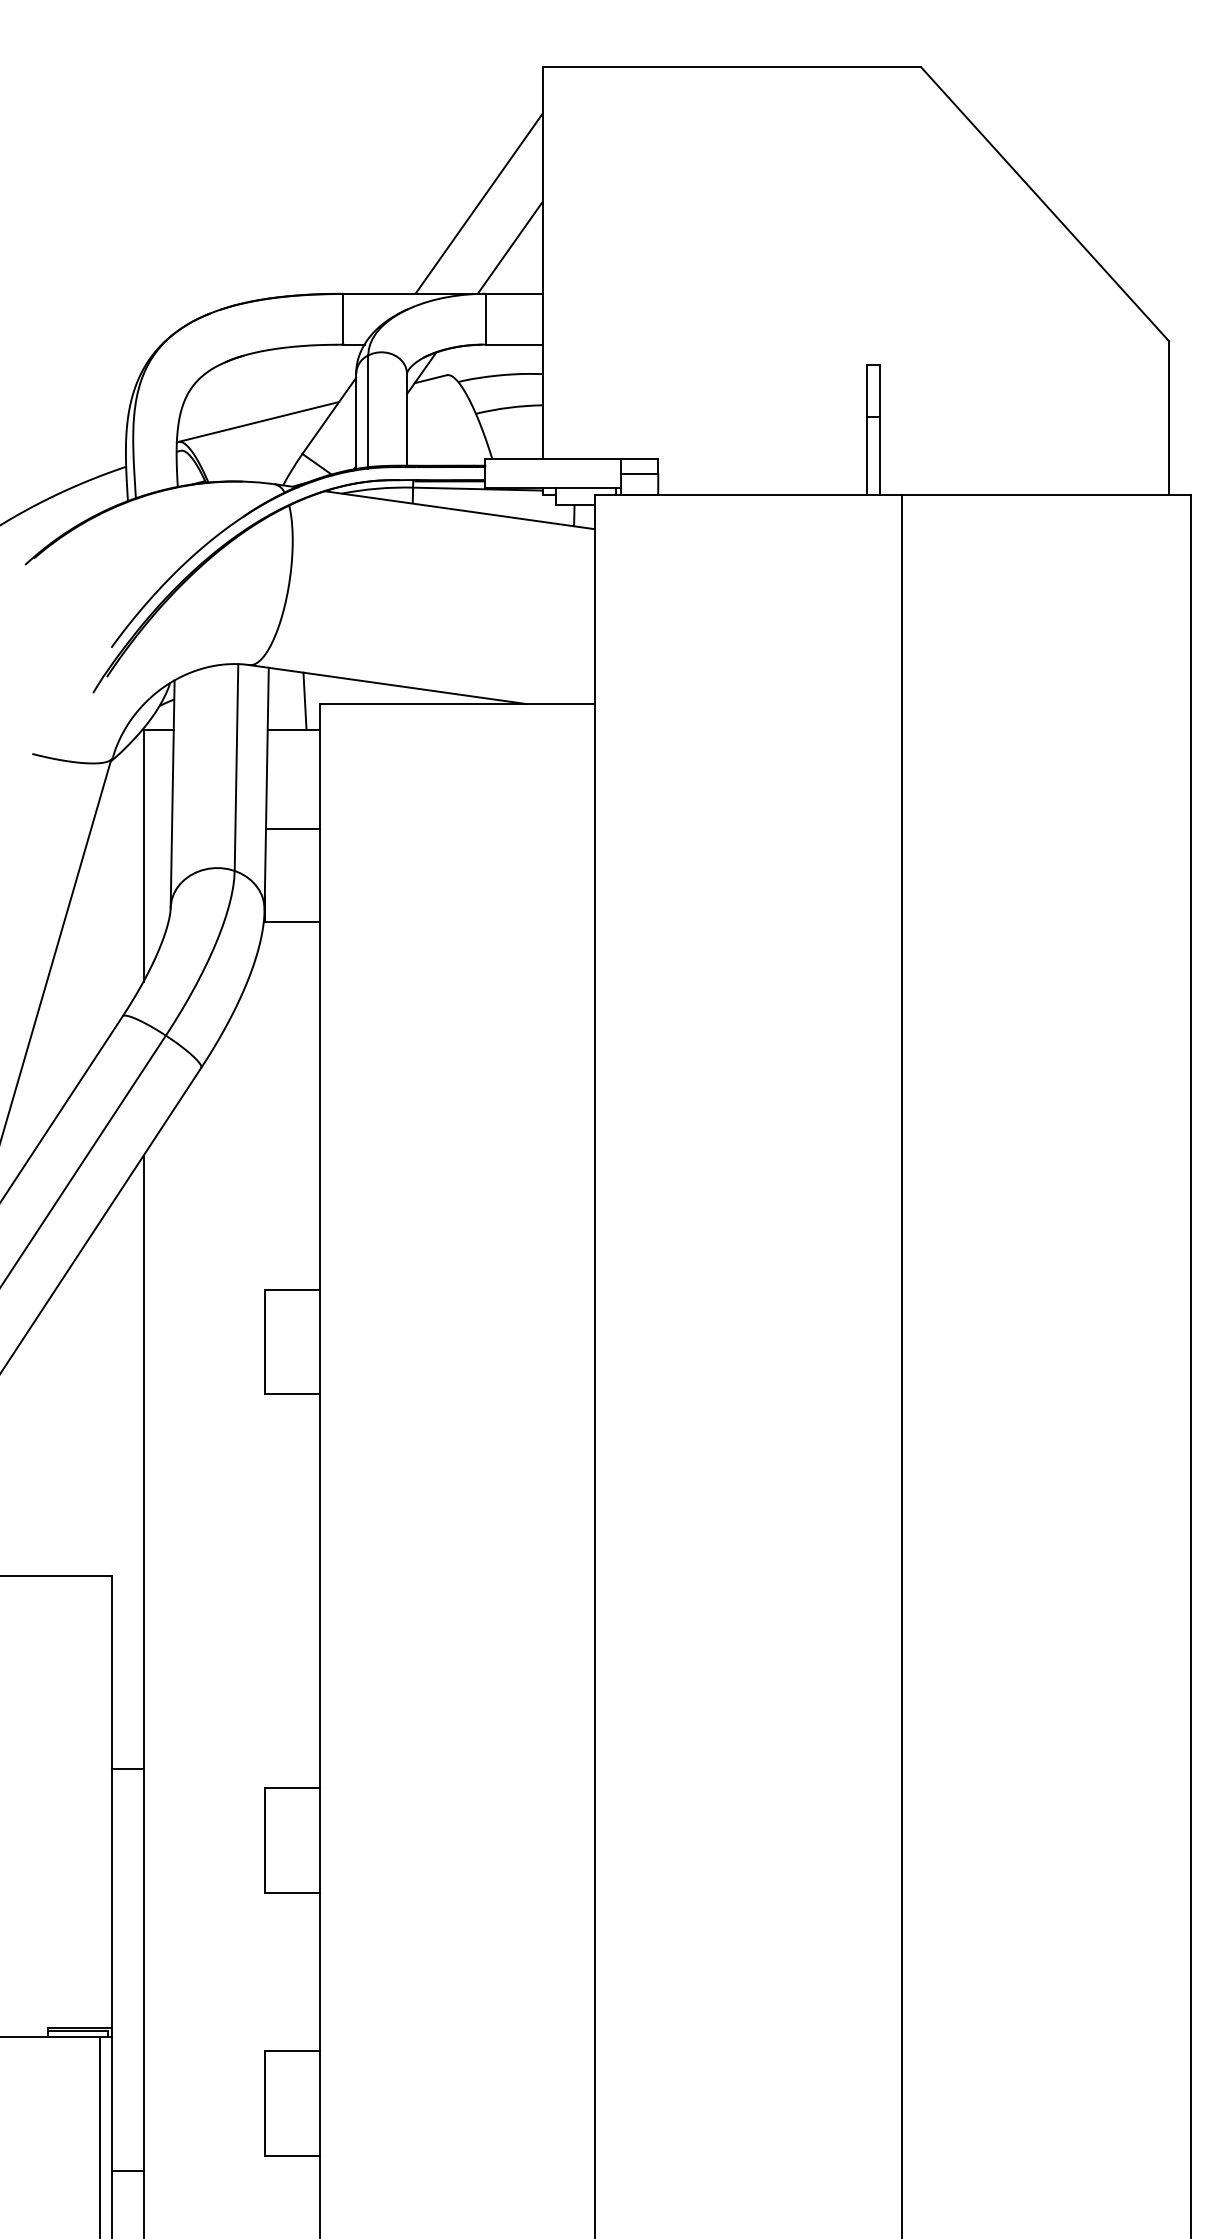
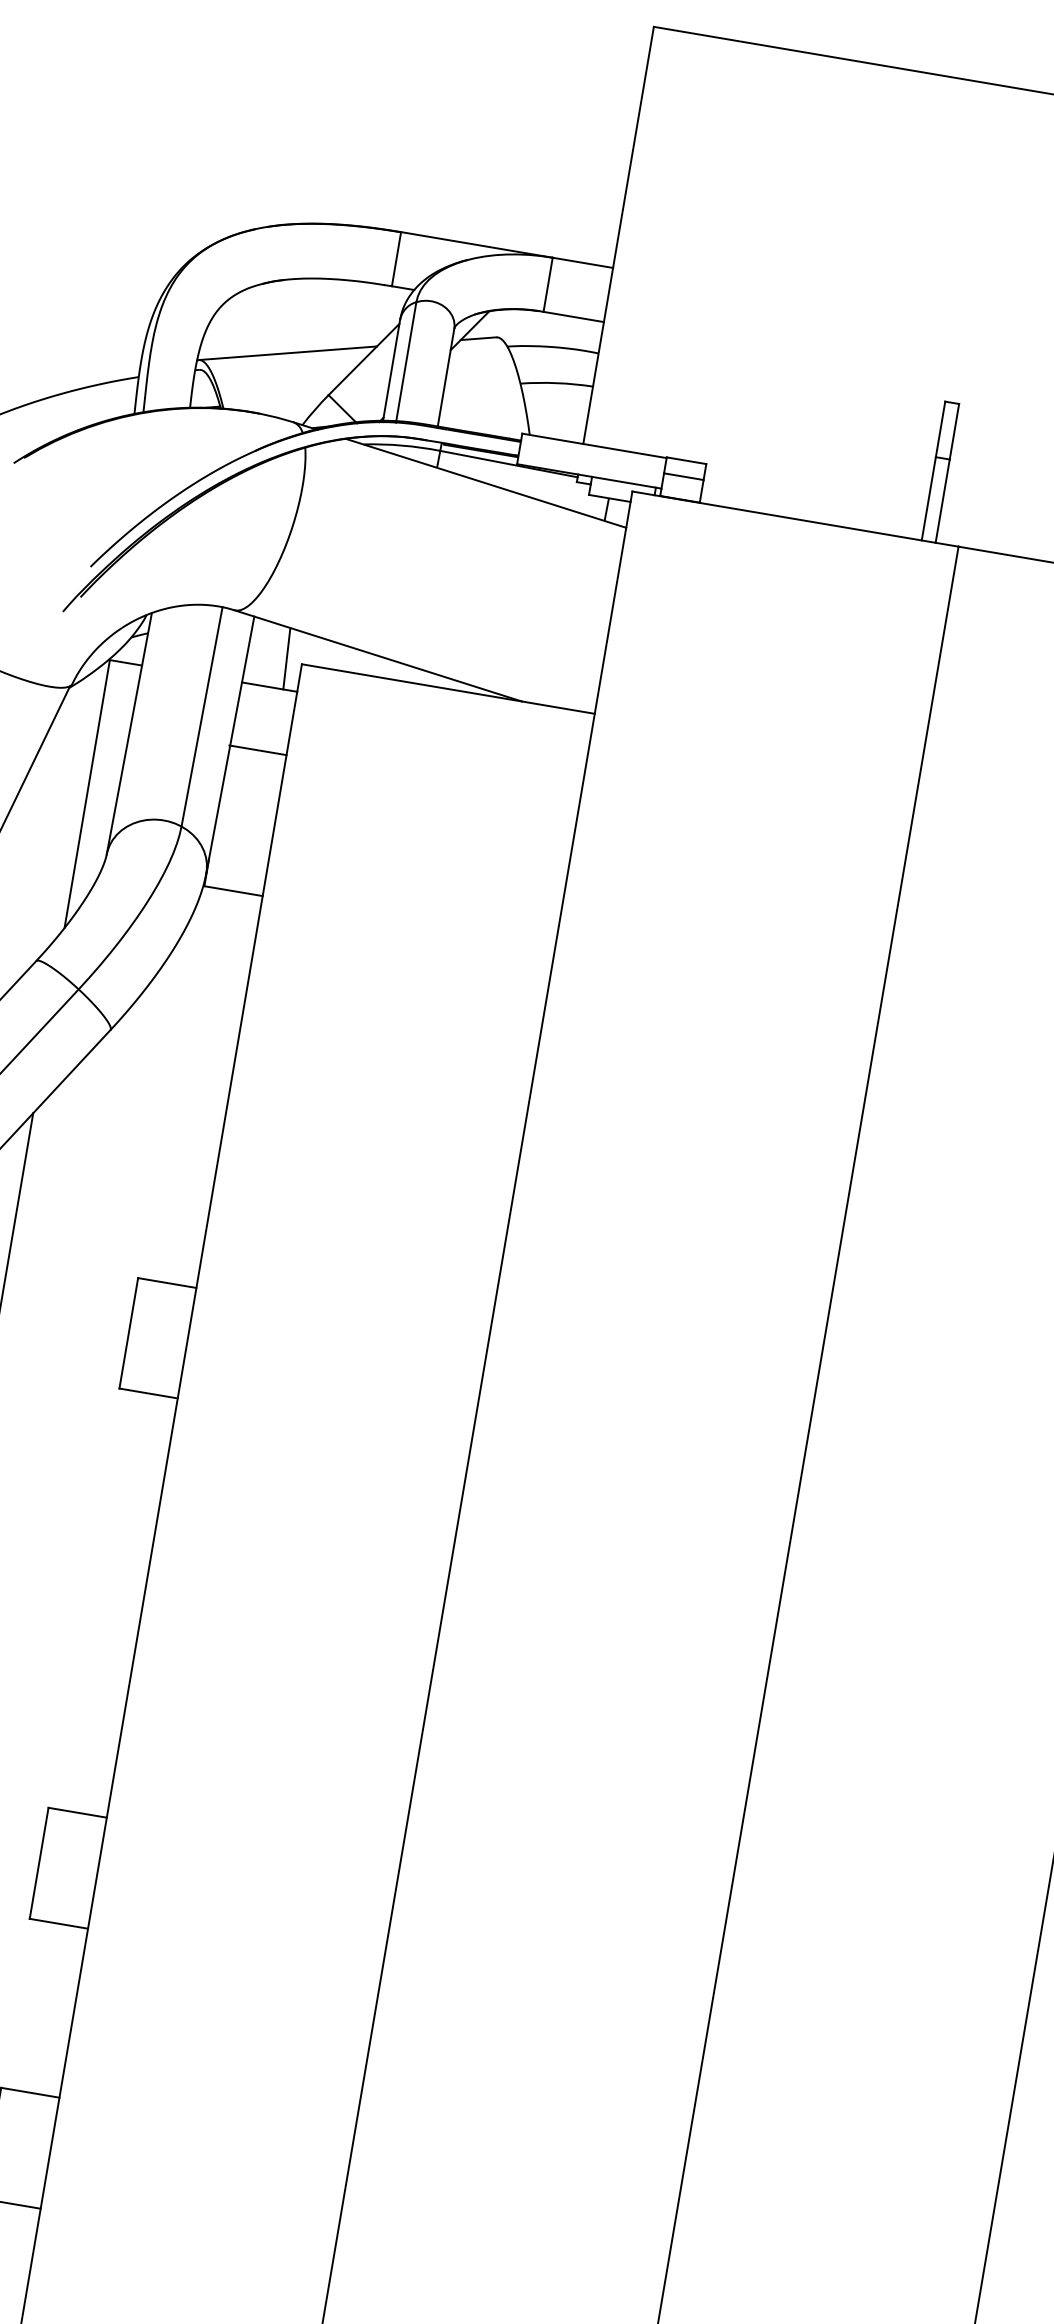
line: (478, 203) -> (561, 160), removed
line: (509, 247) -> (586, 212), removed
line: (292, 829) -> (257, 750), moved

